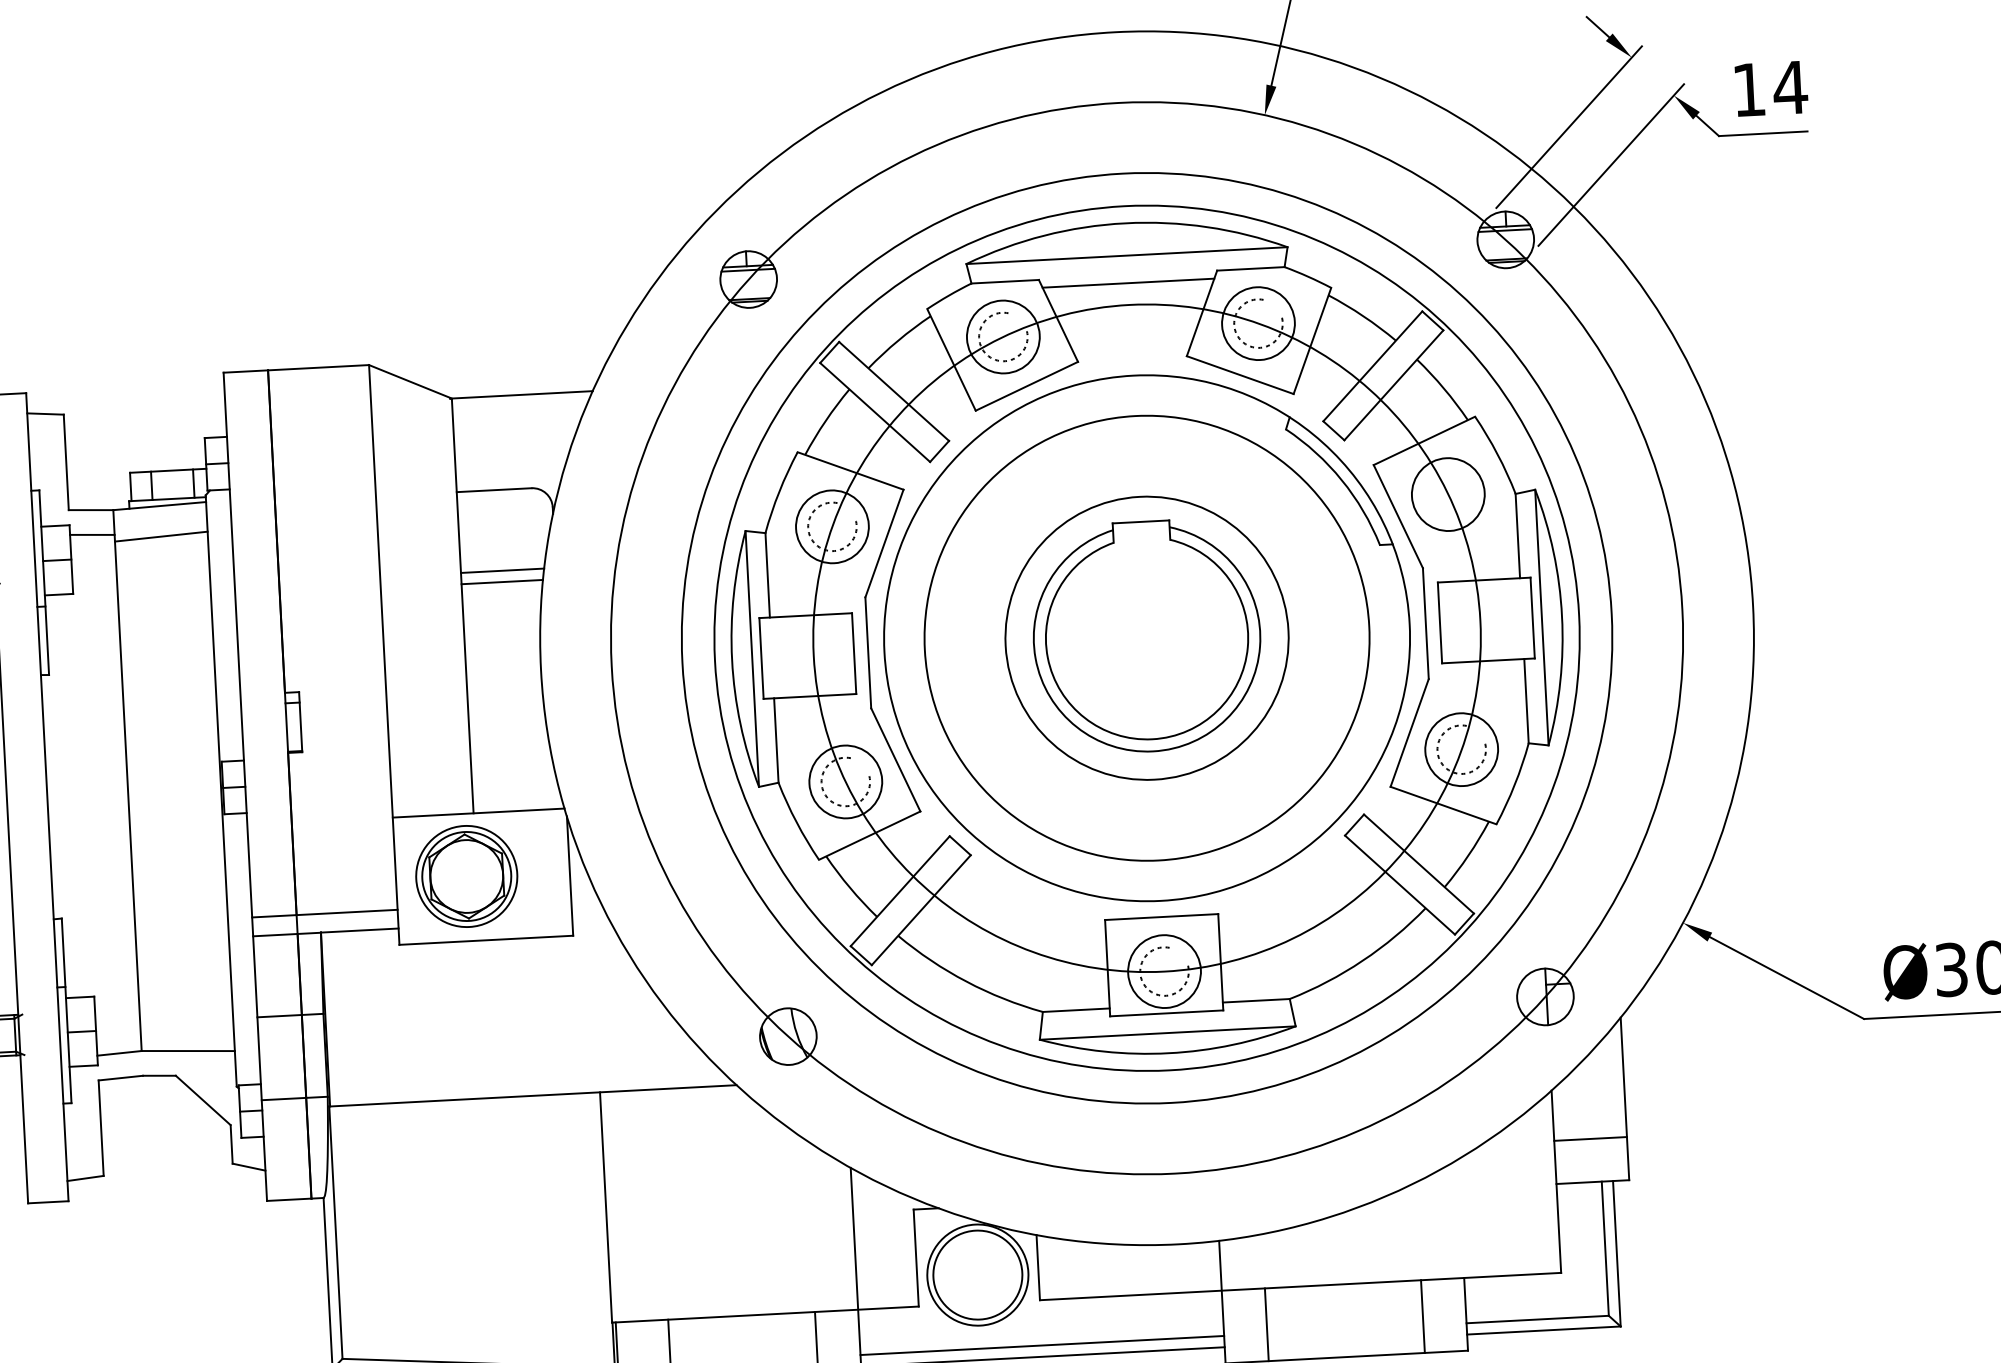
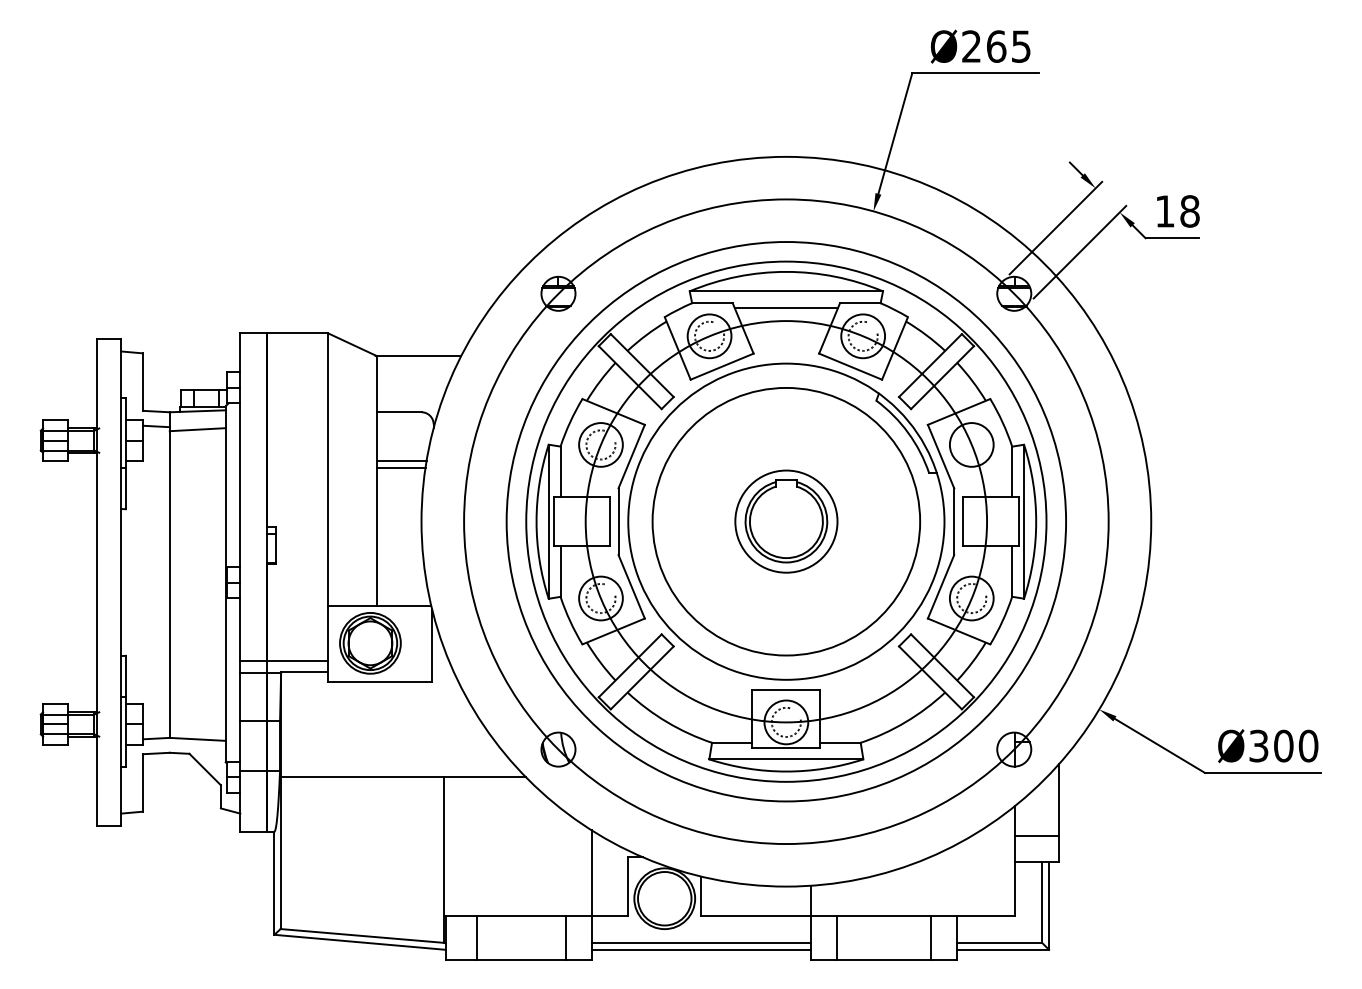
text: (1789, 87) -> (1189, 211), 14 -> 18
part: (1147, 637) -> (786, 521), size x0.6

